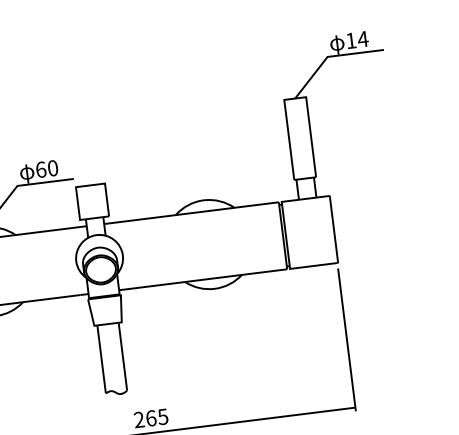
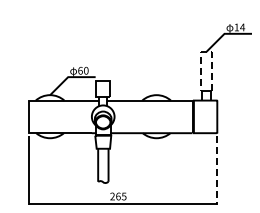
line: (295, 97) -> (206, 51), solid -> dashed
line: (346, 339) -> (216, 170), solid -> dashed

